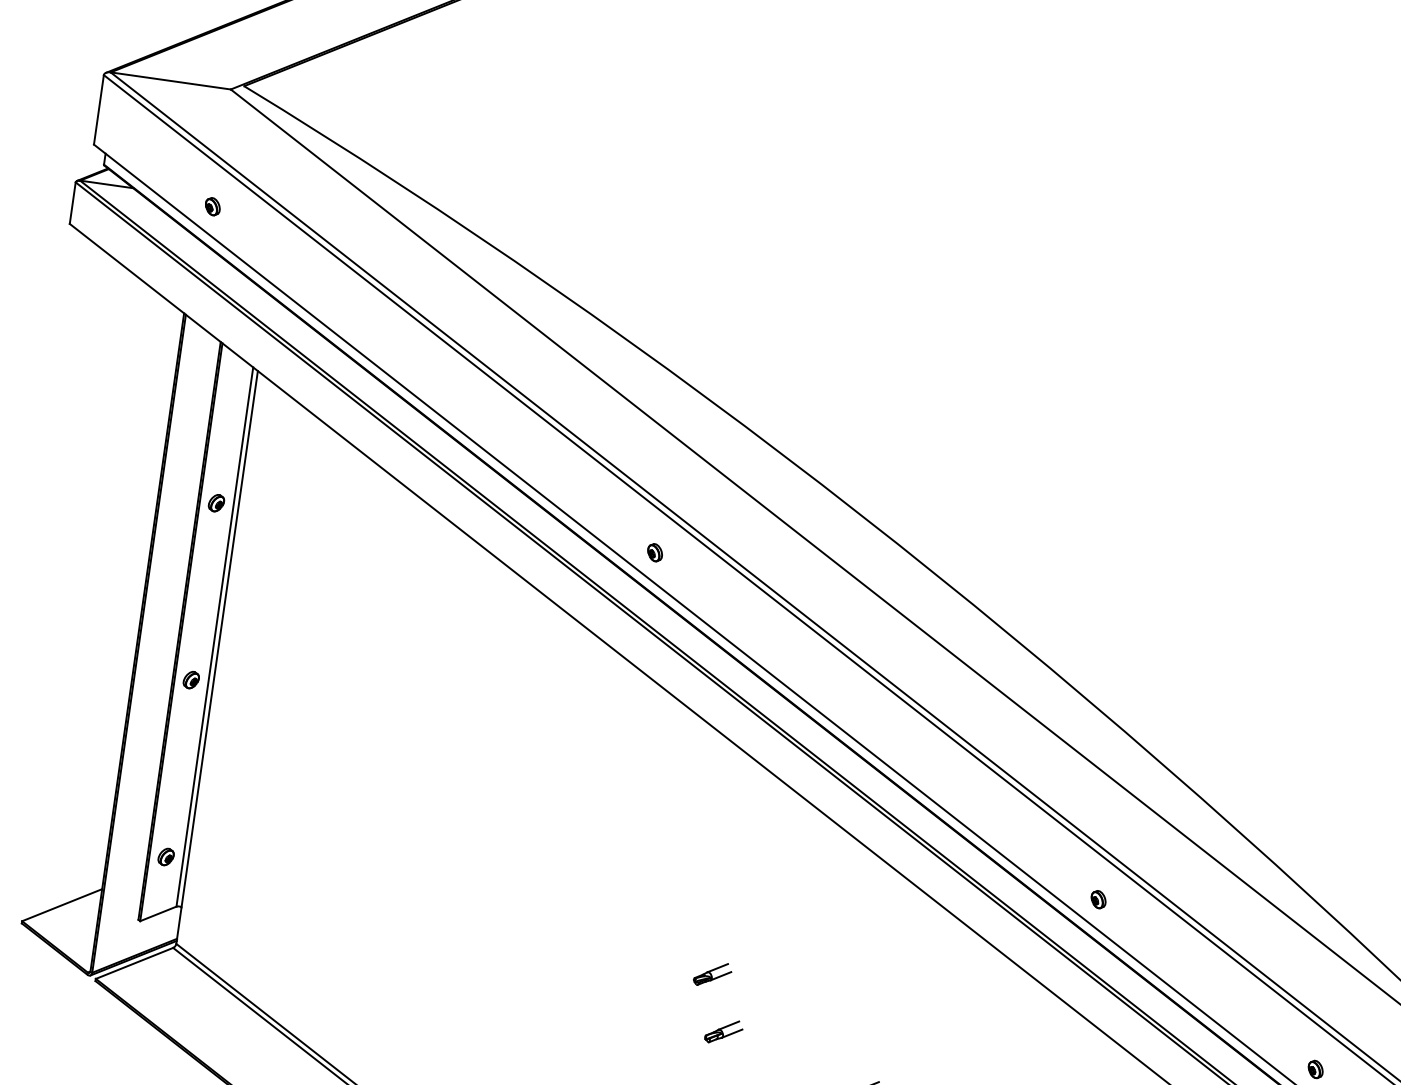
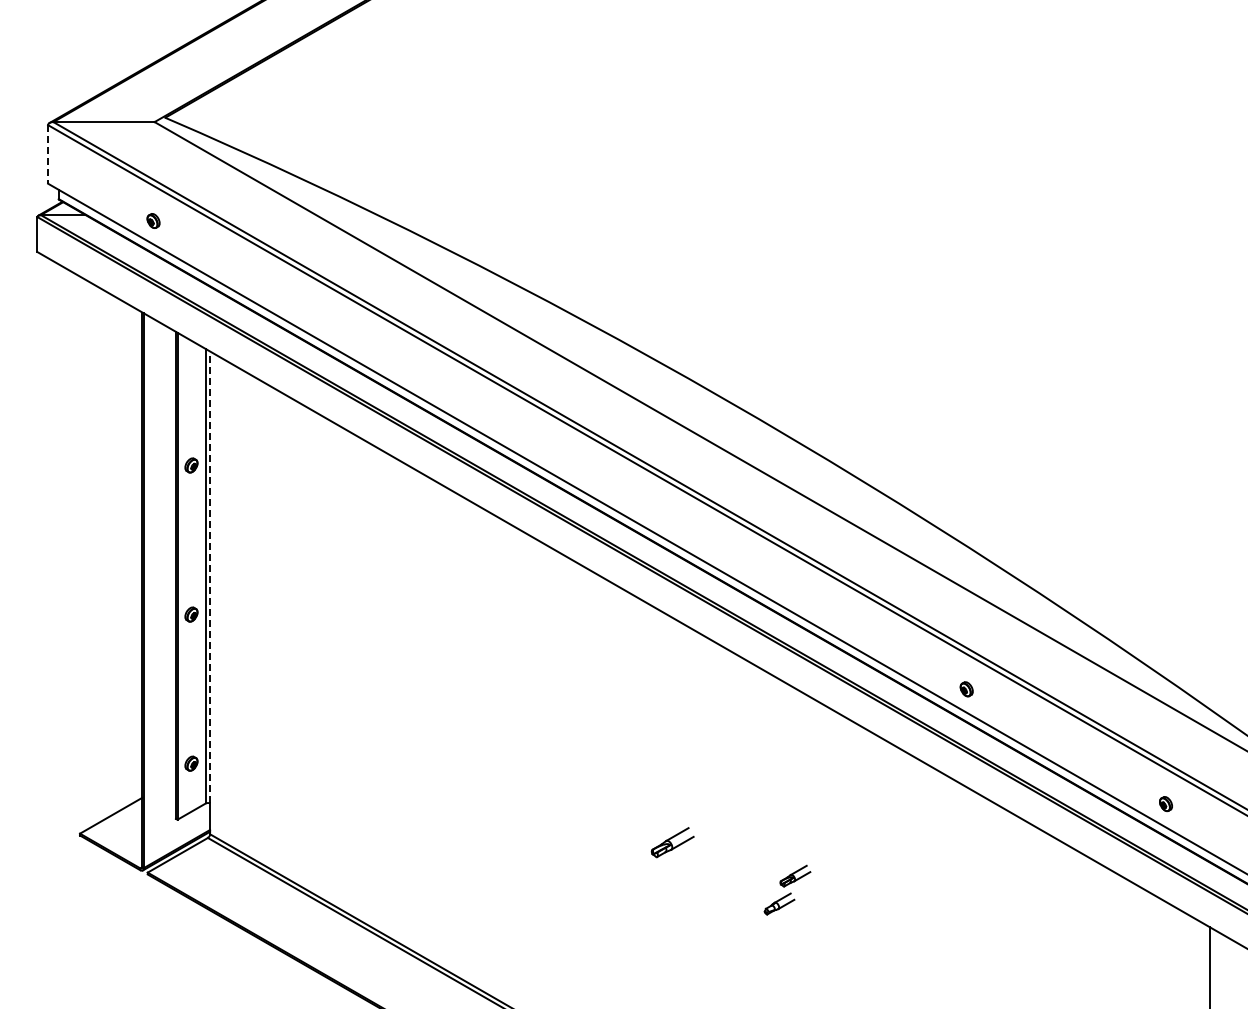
line: (99, 110) -> (48, 154), solid -> dashed
part: (655, 552) -> (559, 454), removed
line: (220, 639) -> (210, 577), solid -> dashed
part: (712, 974) -> (656, 796), removed
part: (723, 1031) -> (672, 842), size x1.4

